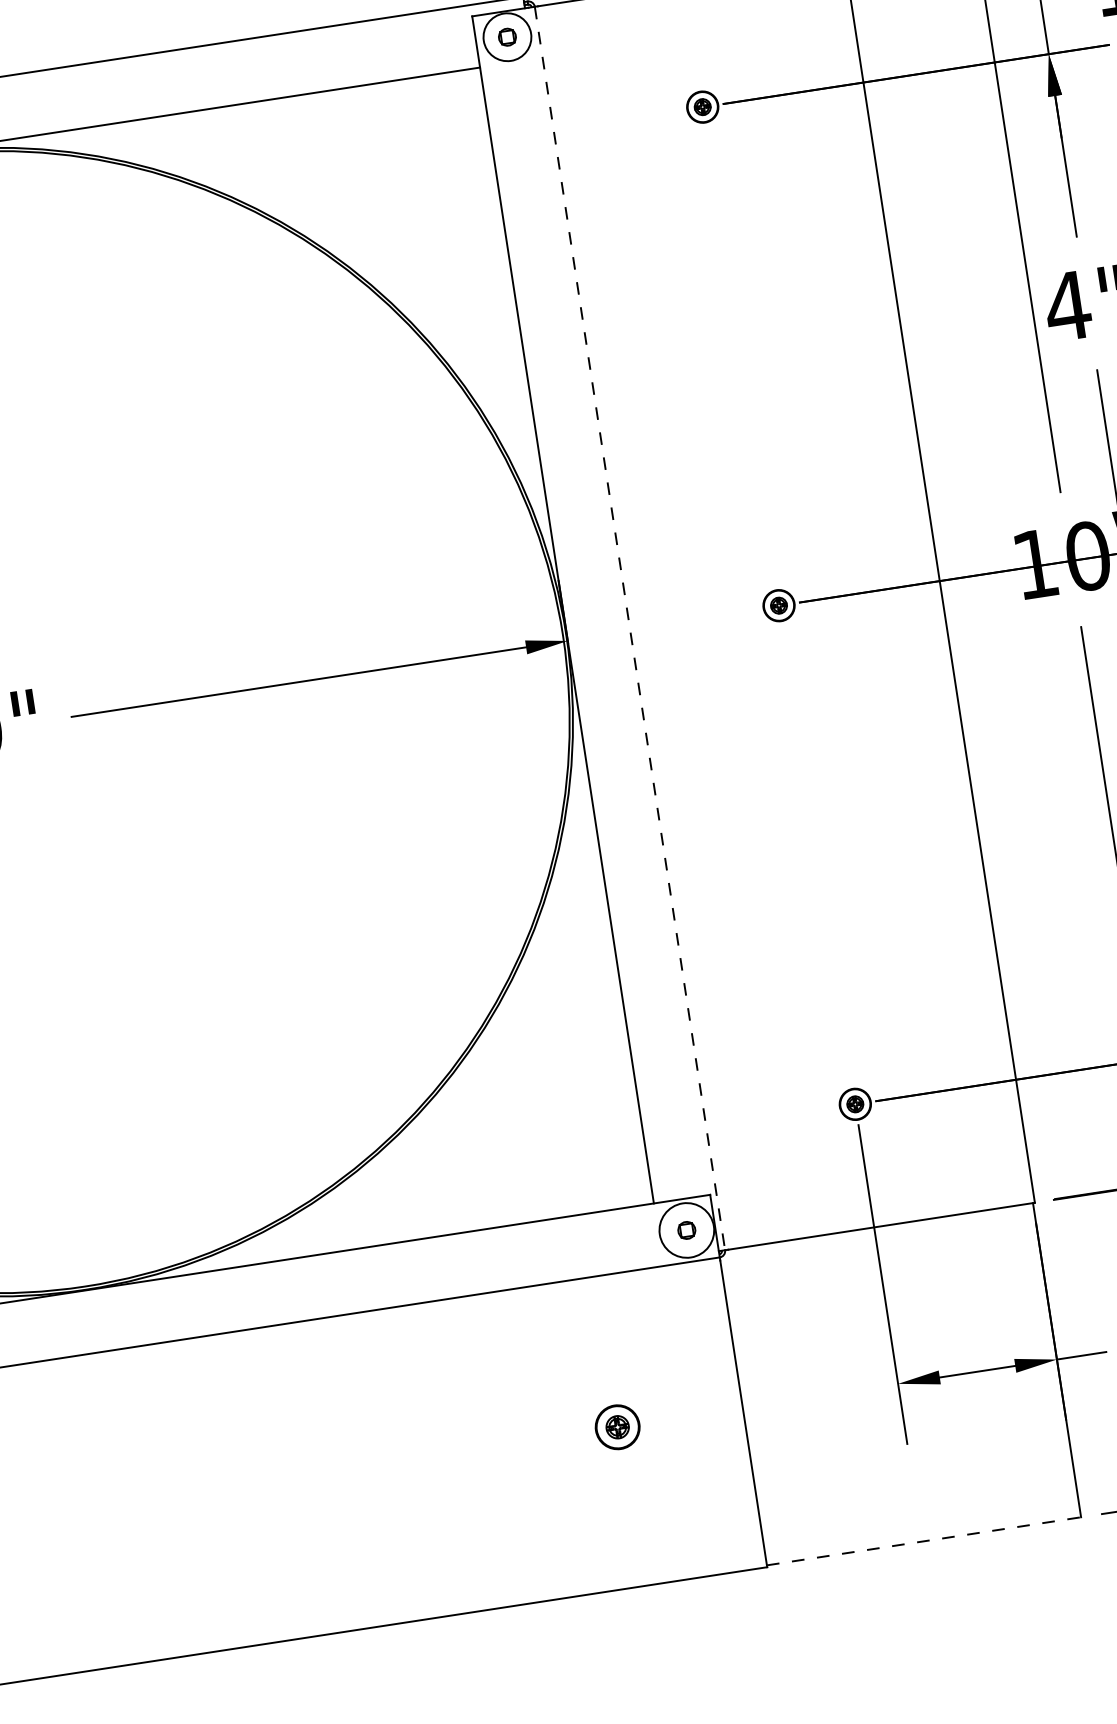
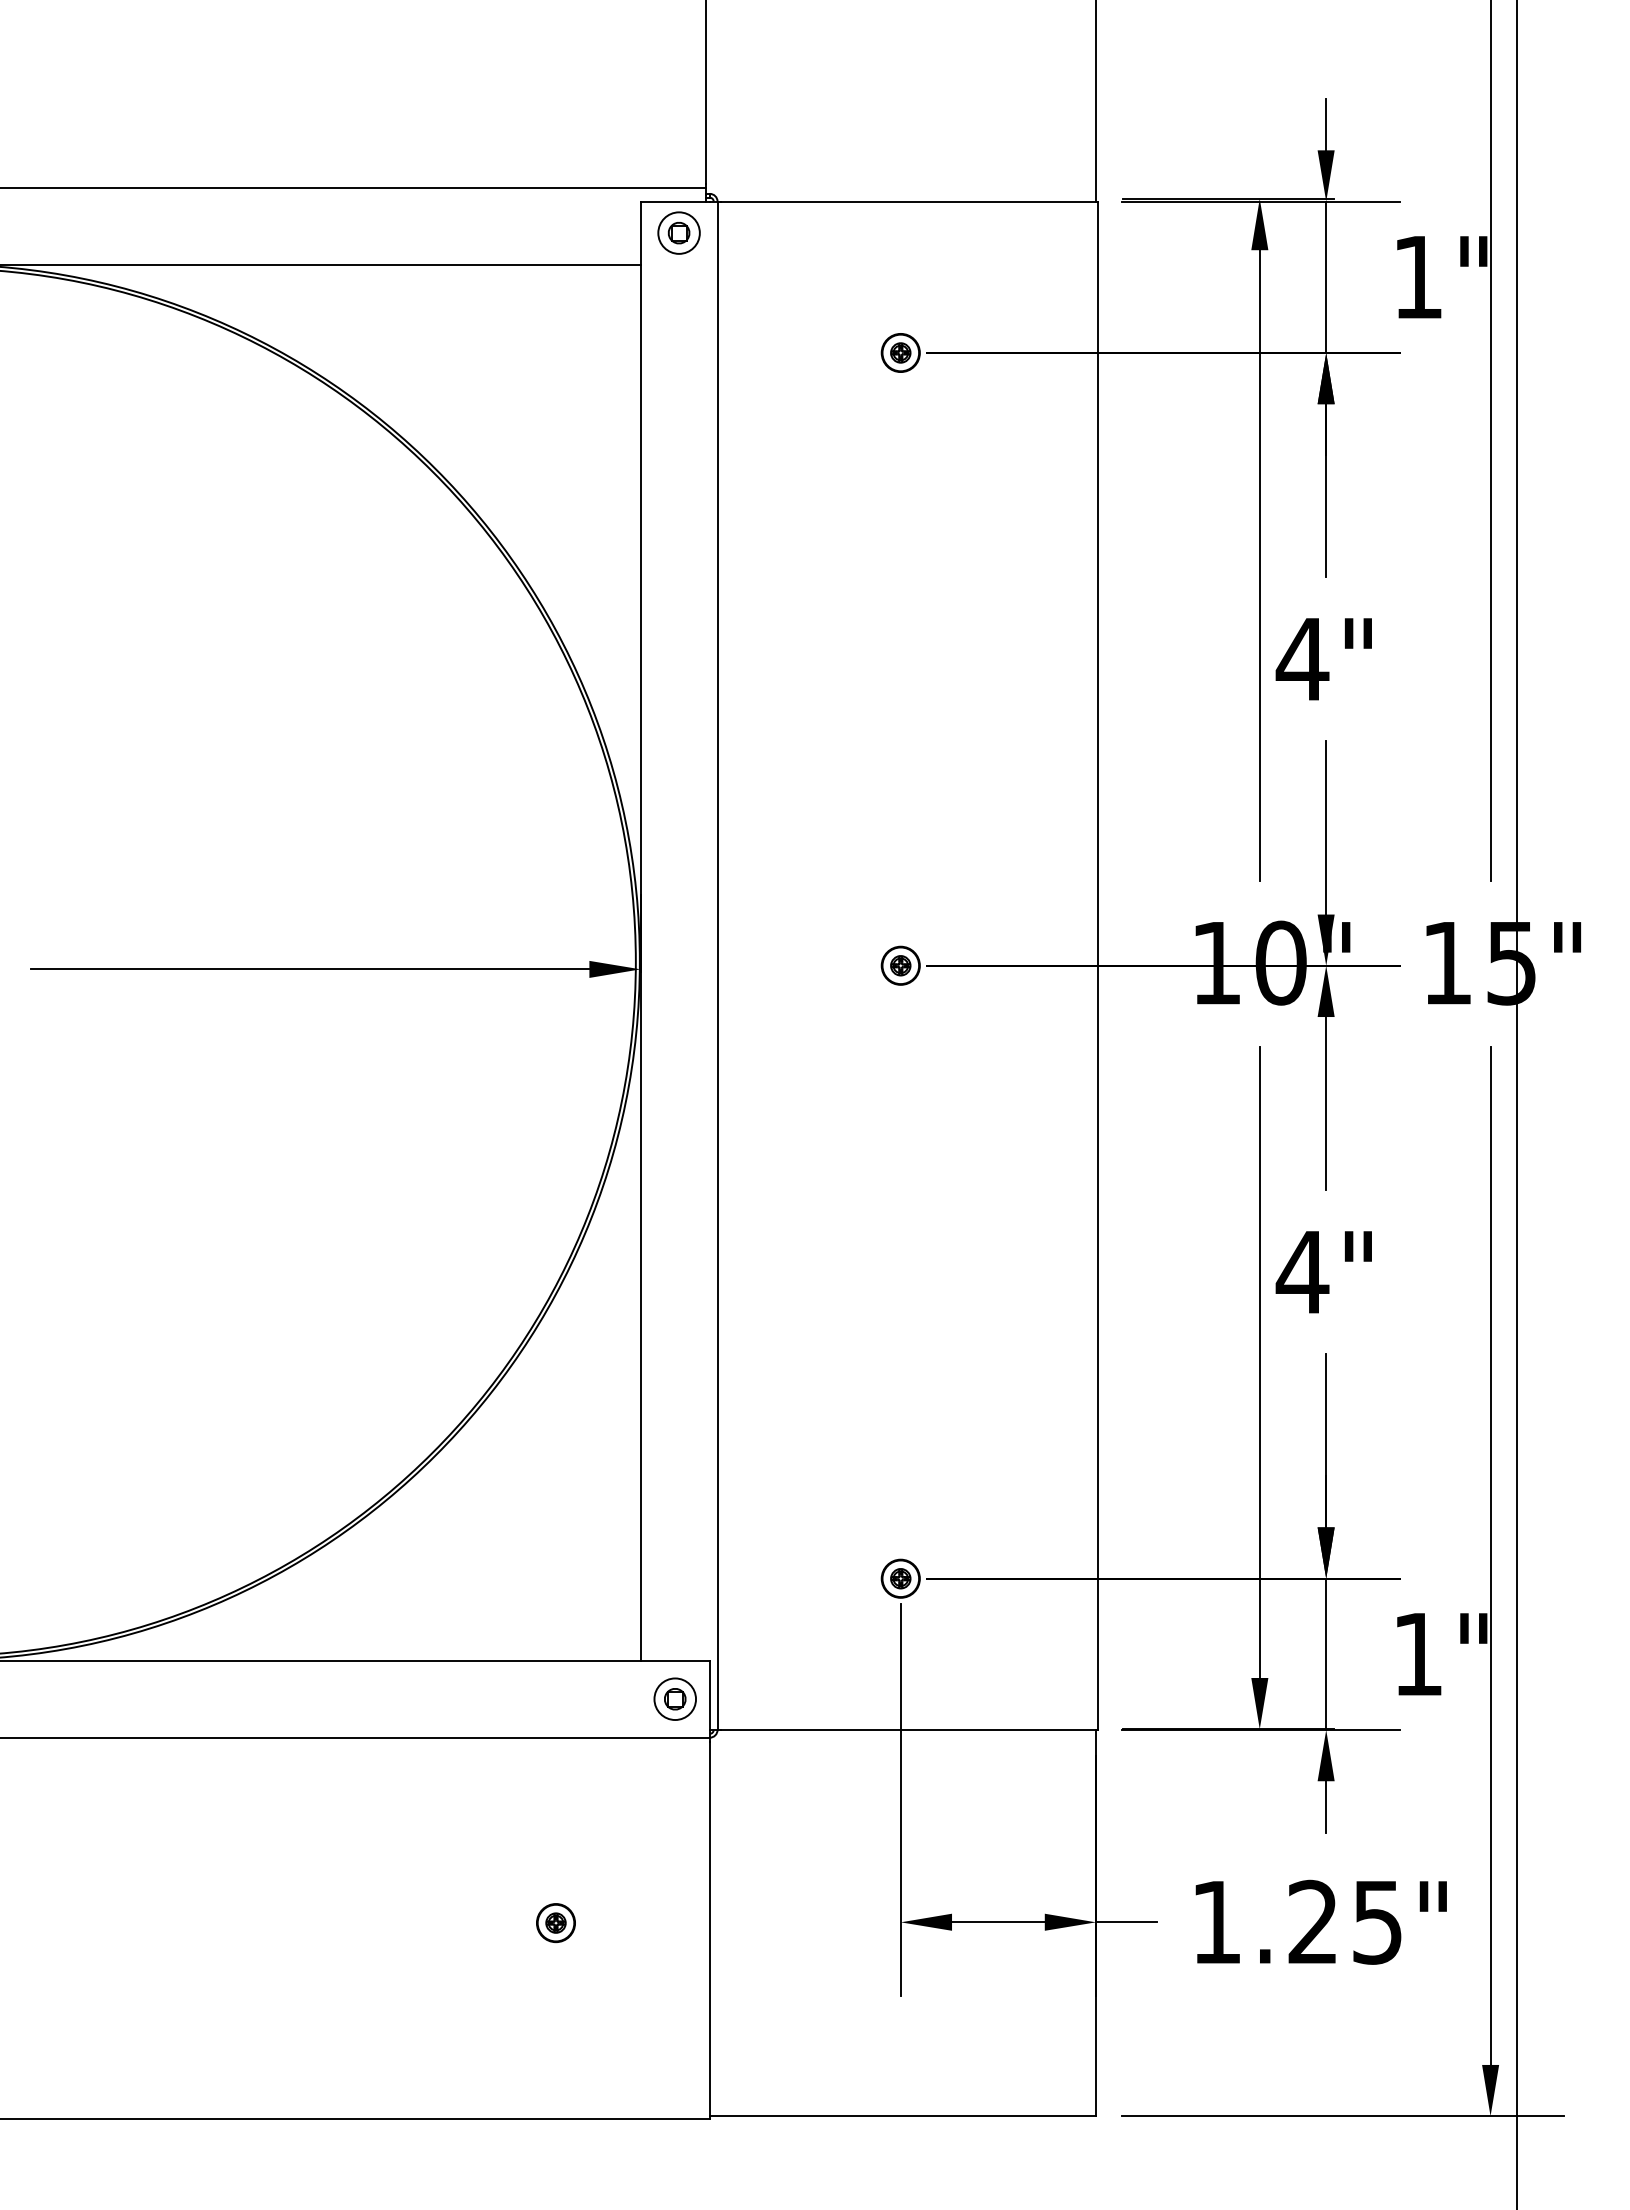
circle: (506, 36) -> (678, 232), size x0.71
line: (630, 629) -> (717, 966), dashed -> solid
circle: (687, 1230) -> (675, 1699), size x0.62
part: (617, 1427) -> (555, 1923), size x0.71
line: (924, 1541) -> (903, 2116), dashed -> solid

